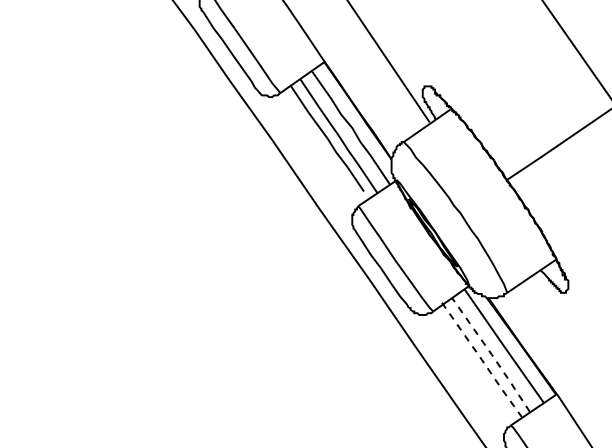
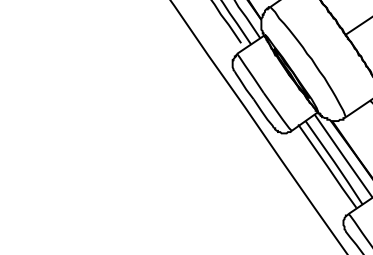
line: (491, 354) -> (334, 162), dashed -> solid
line: (482, 360) -> (327, 166), dashed -> solid

